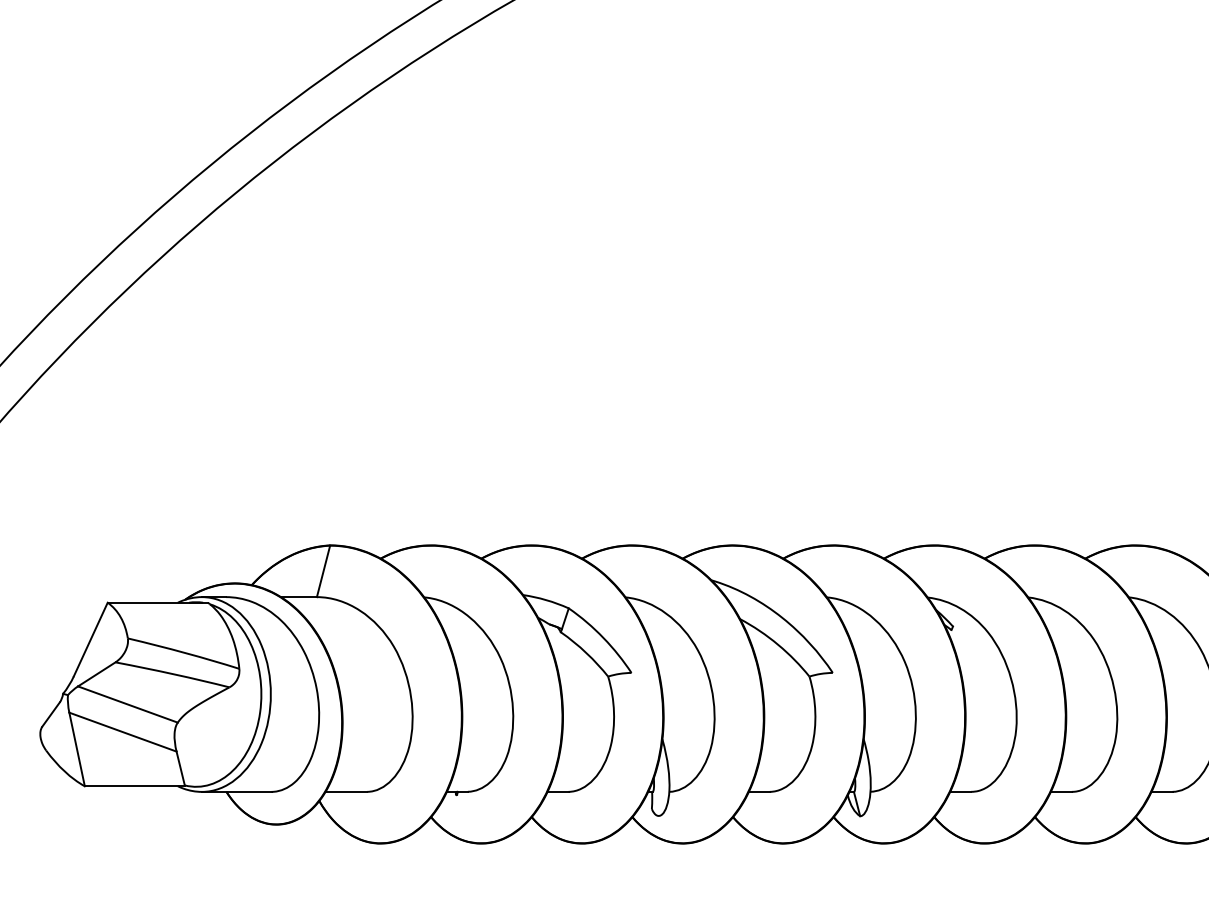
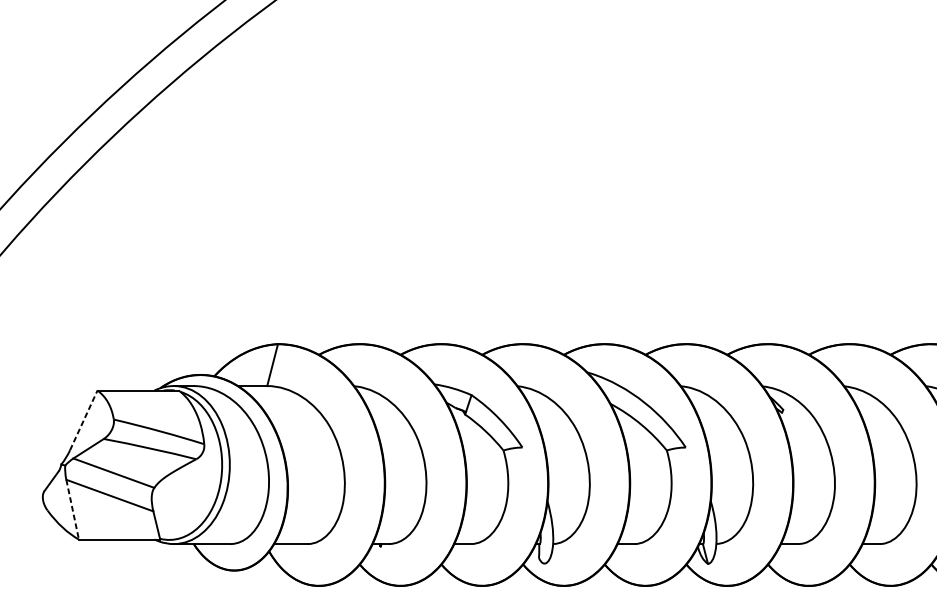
line: (91, 639) -> (84, 420), solid -> dashed
line: (77, 749) -> (72, 509), solid -> dashed

